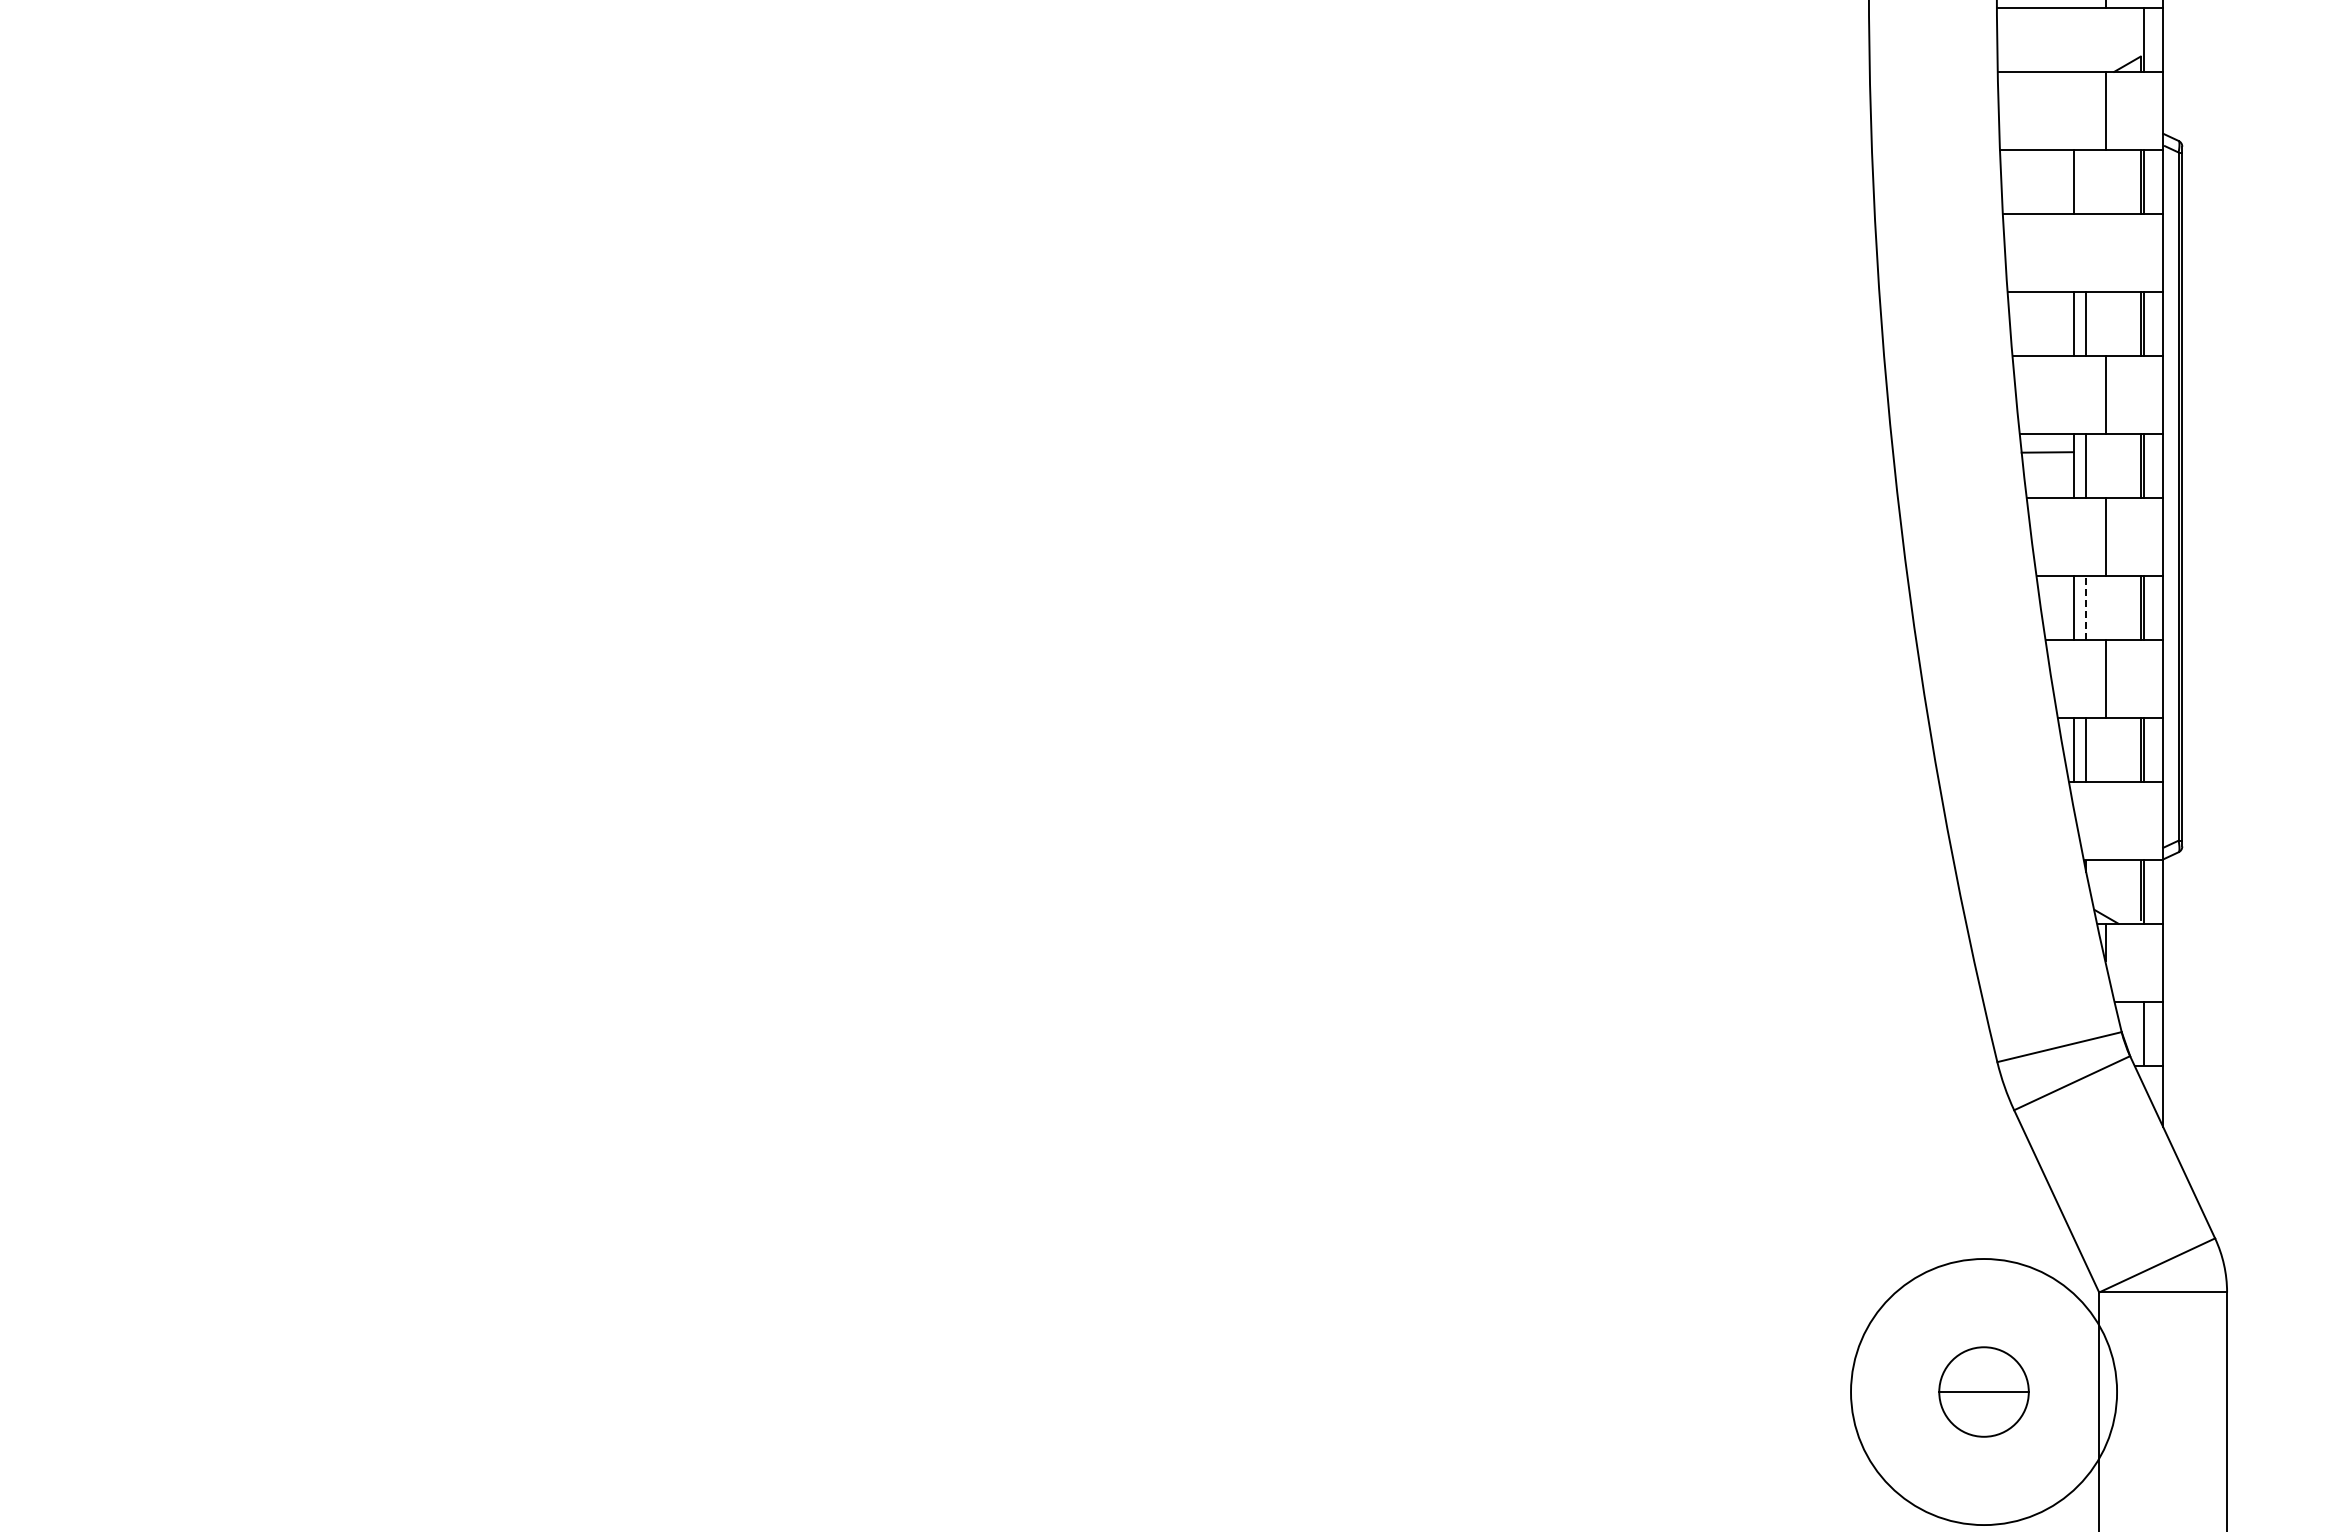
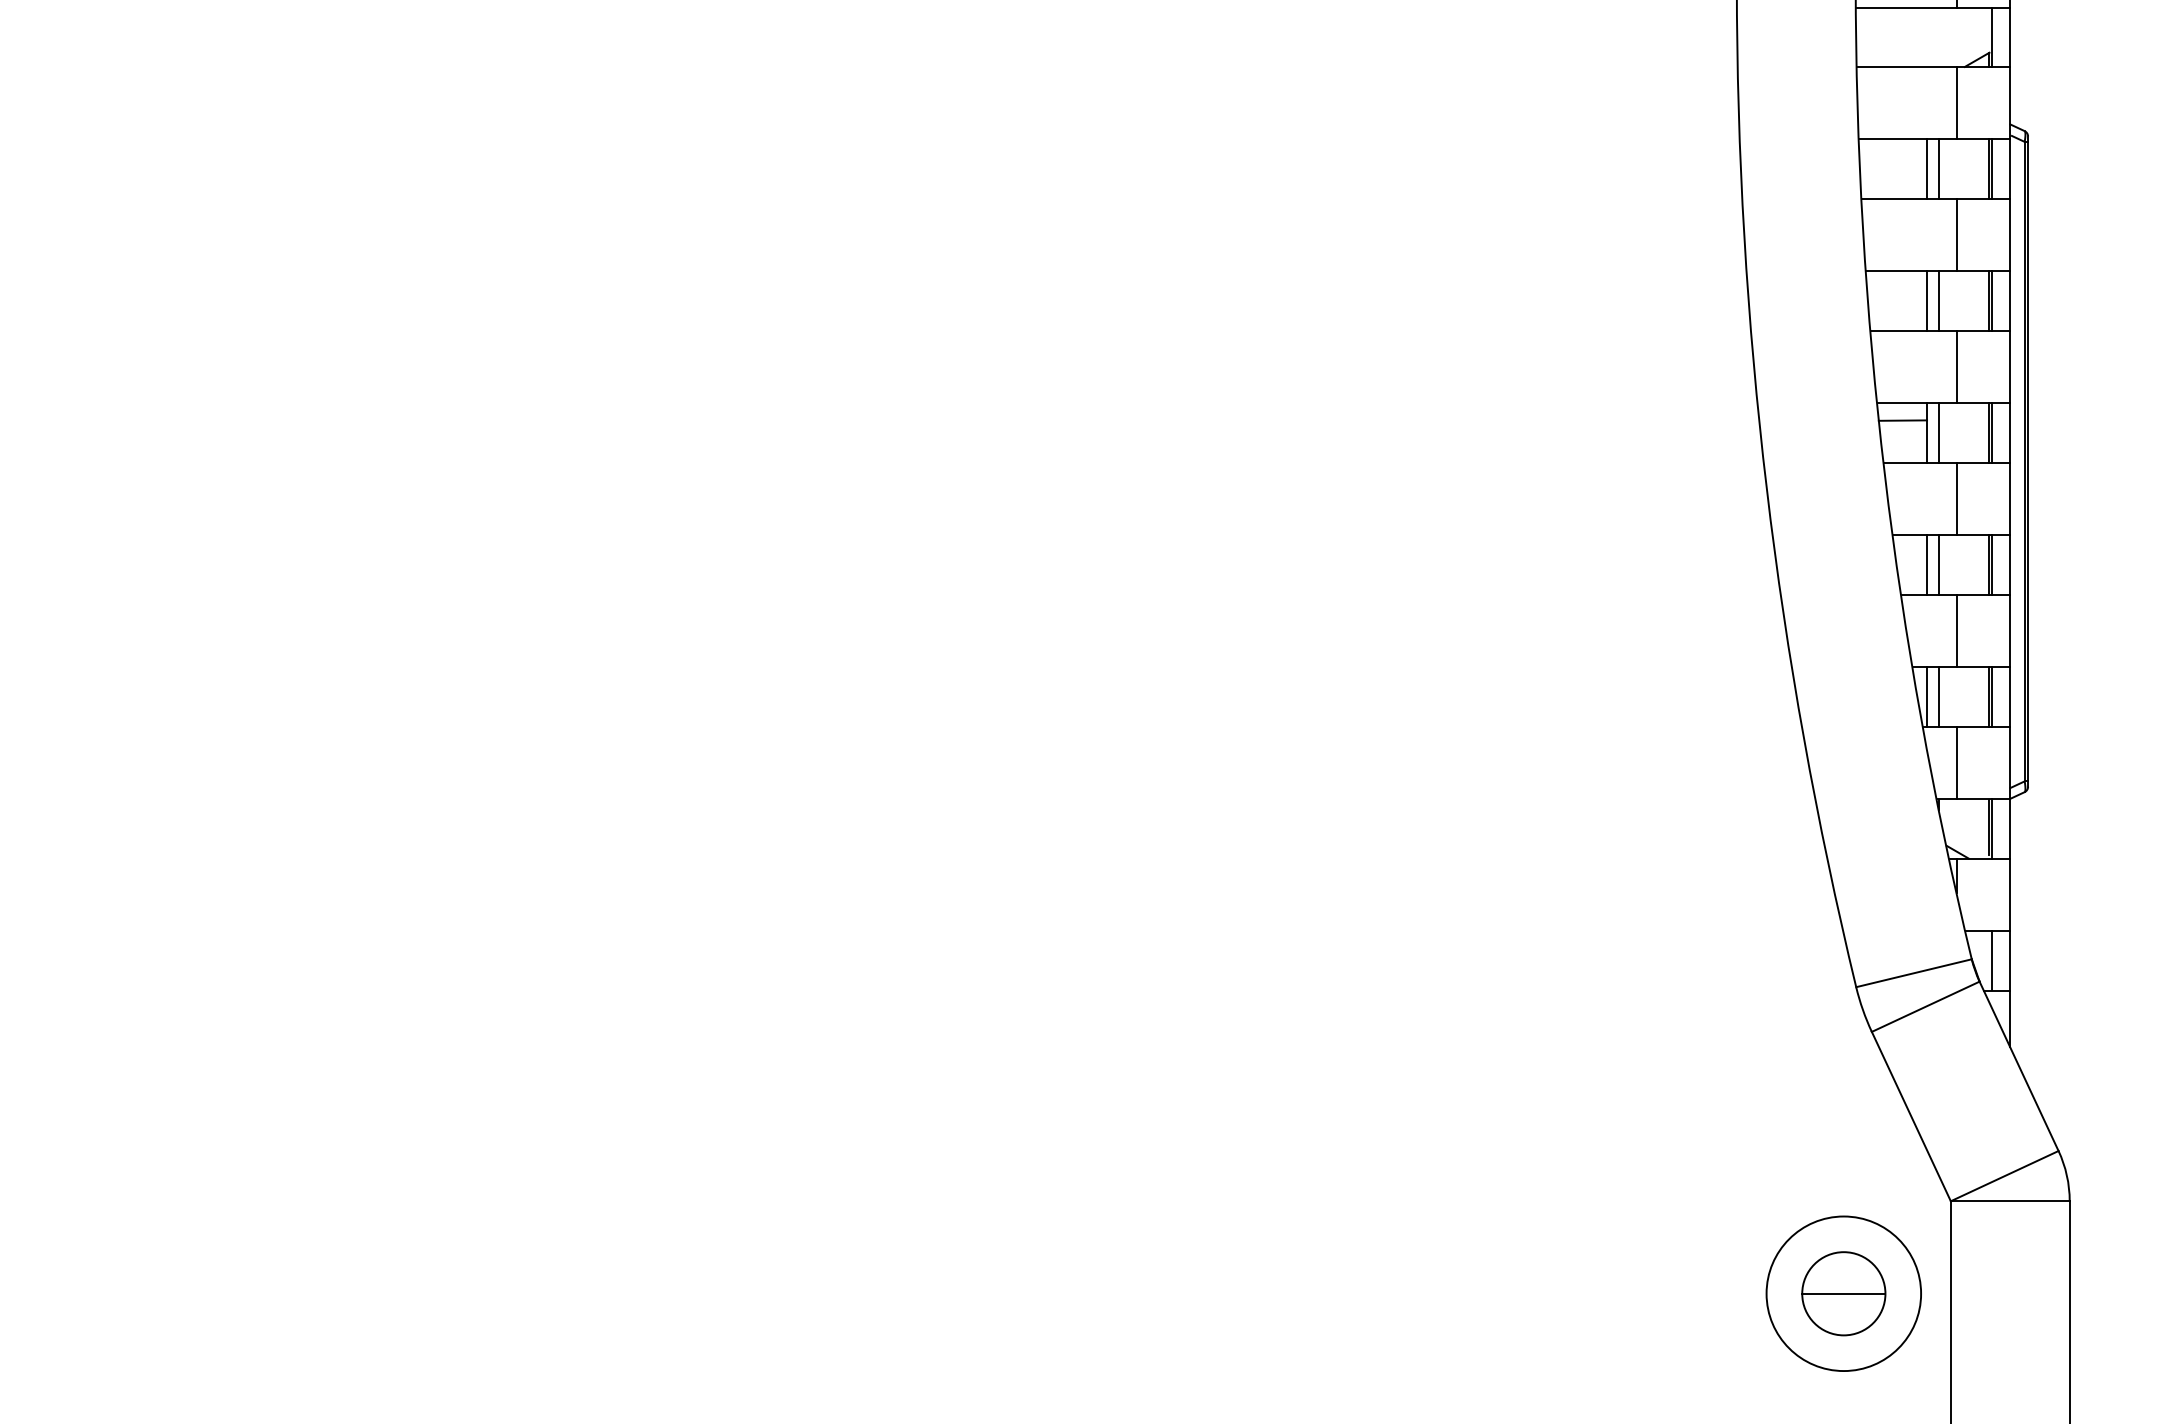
line: (2086, 181) -> (1939, 168), added
line: (2105, 252) -> (1956, 234), added
line: (2086, 607) -> (1939, 564), dashed -> solid
line: (2105, 820) -> (1956, 762), added
circle: (1983, 1391) -> (1843, 1293), size x0.62

